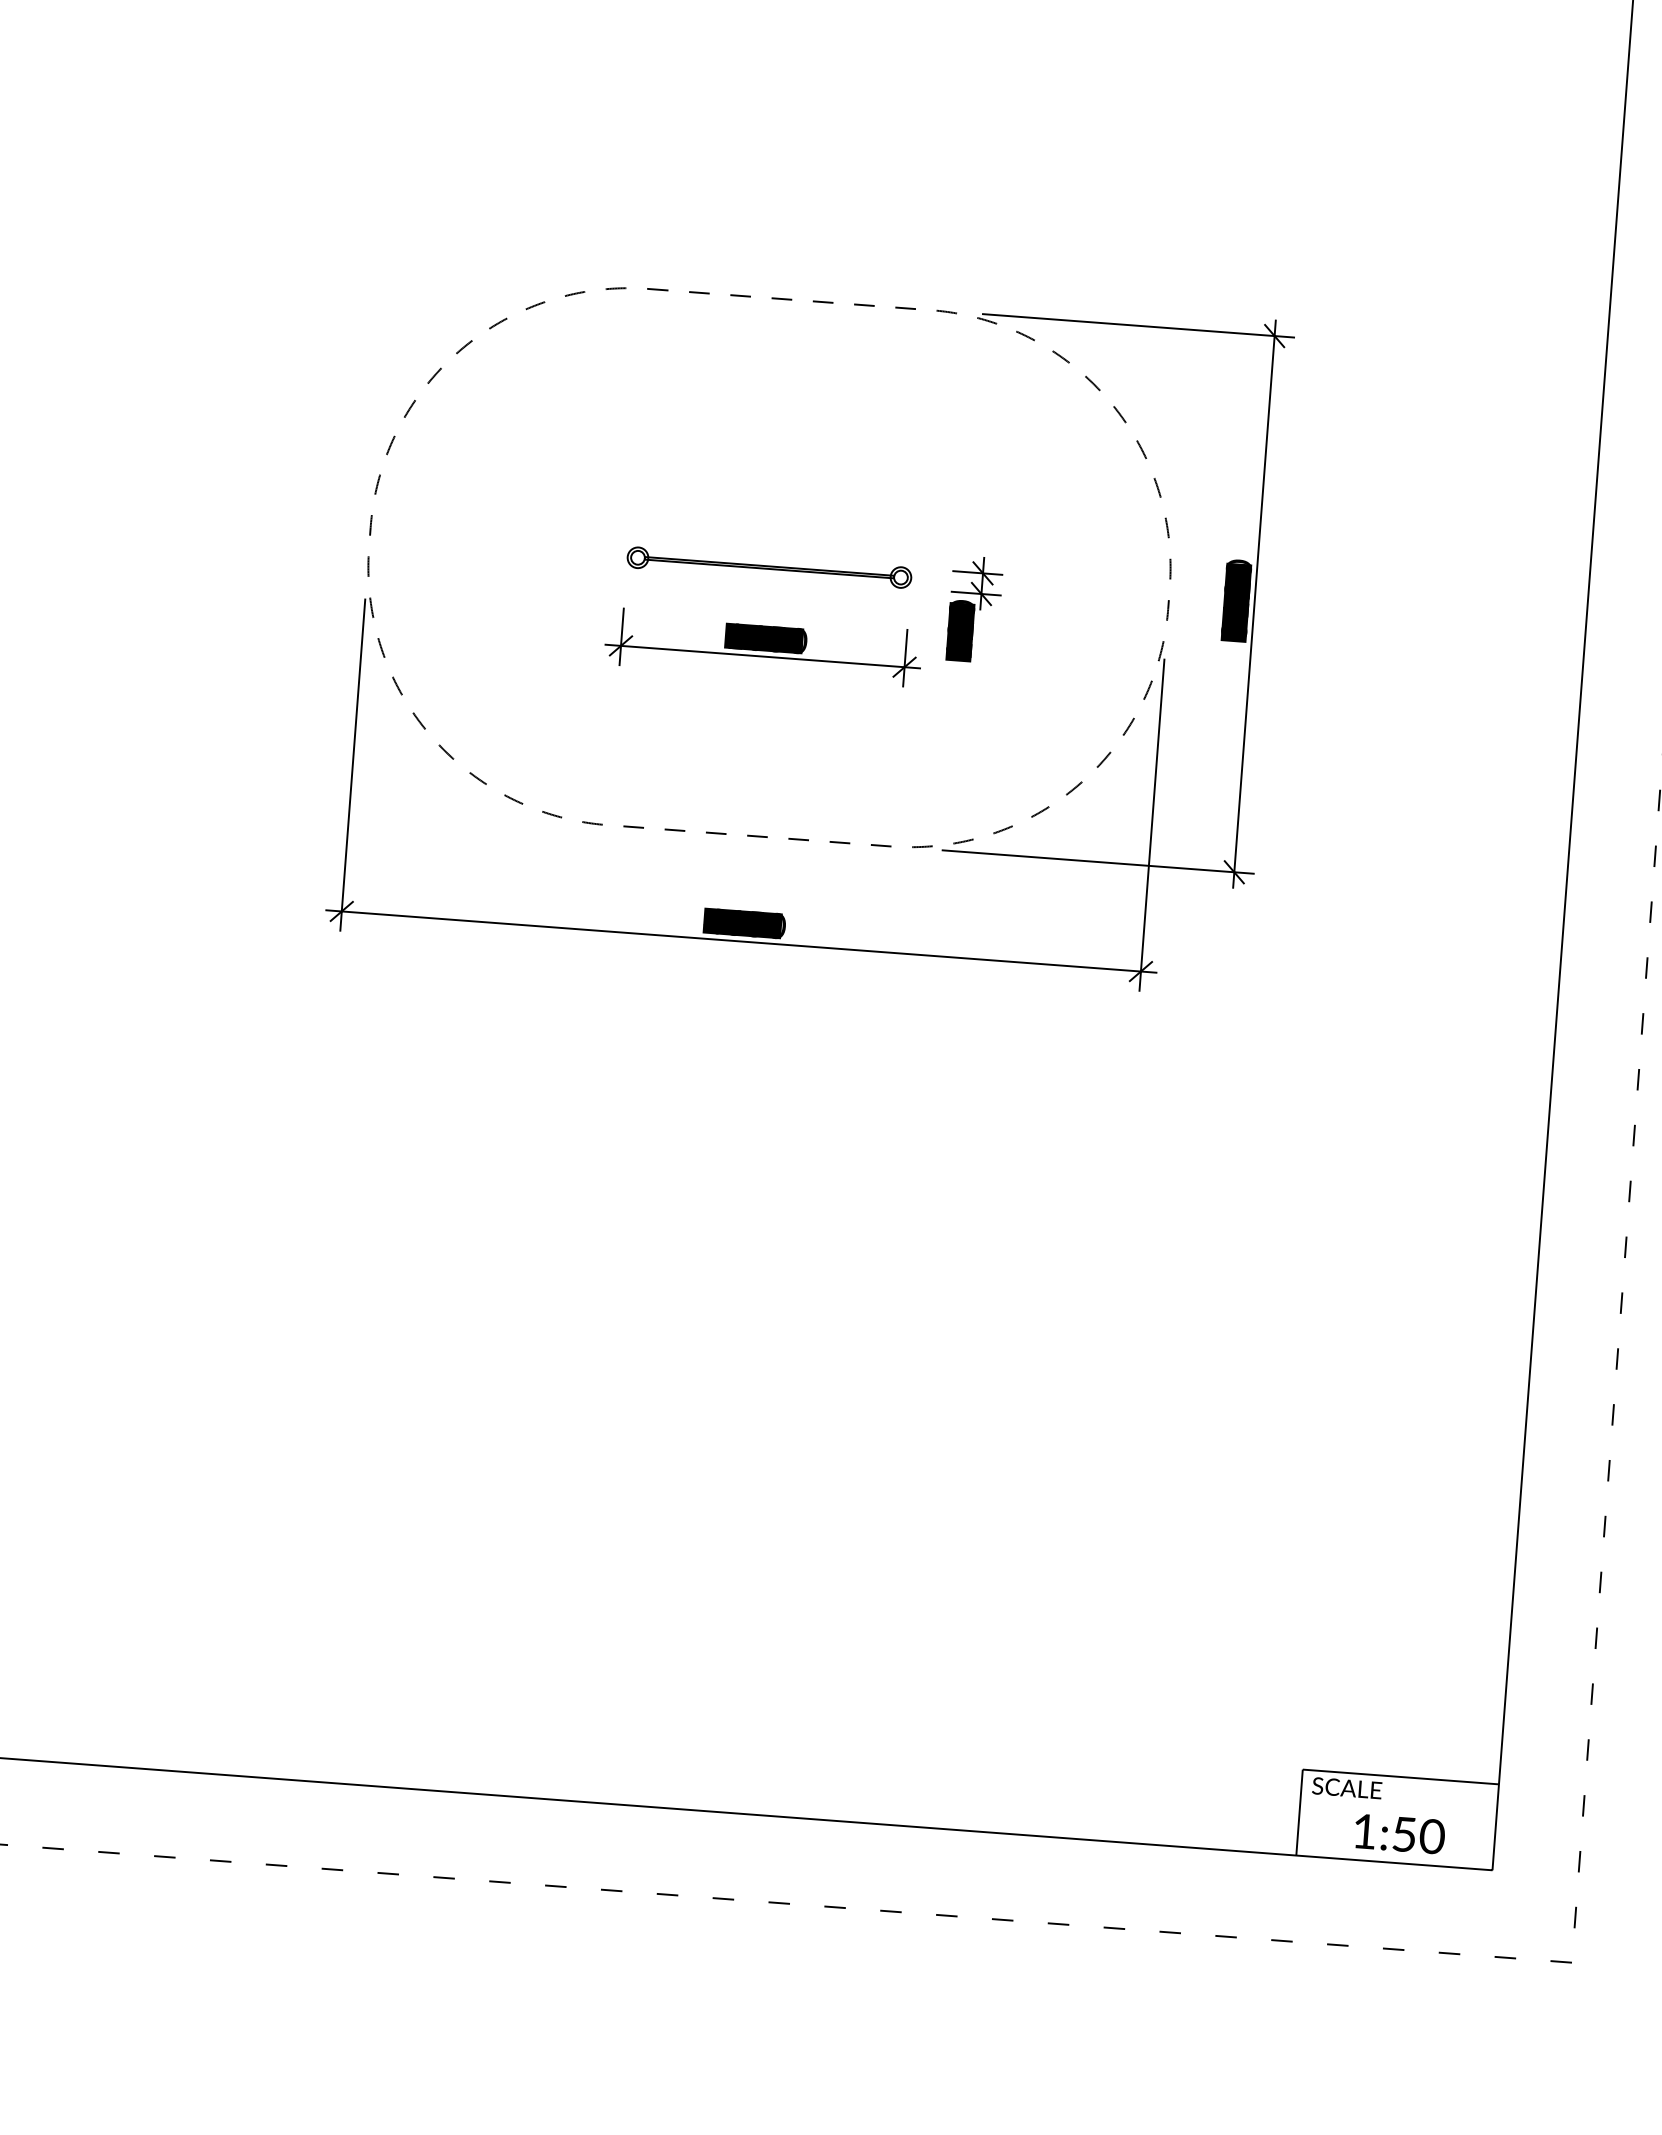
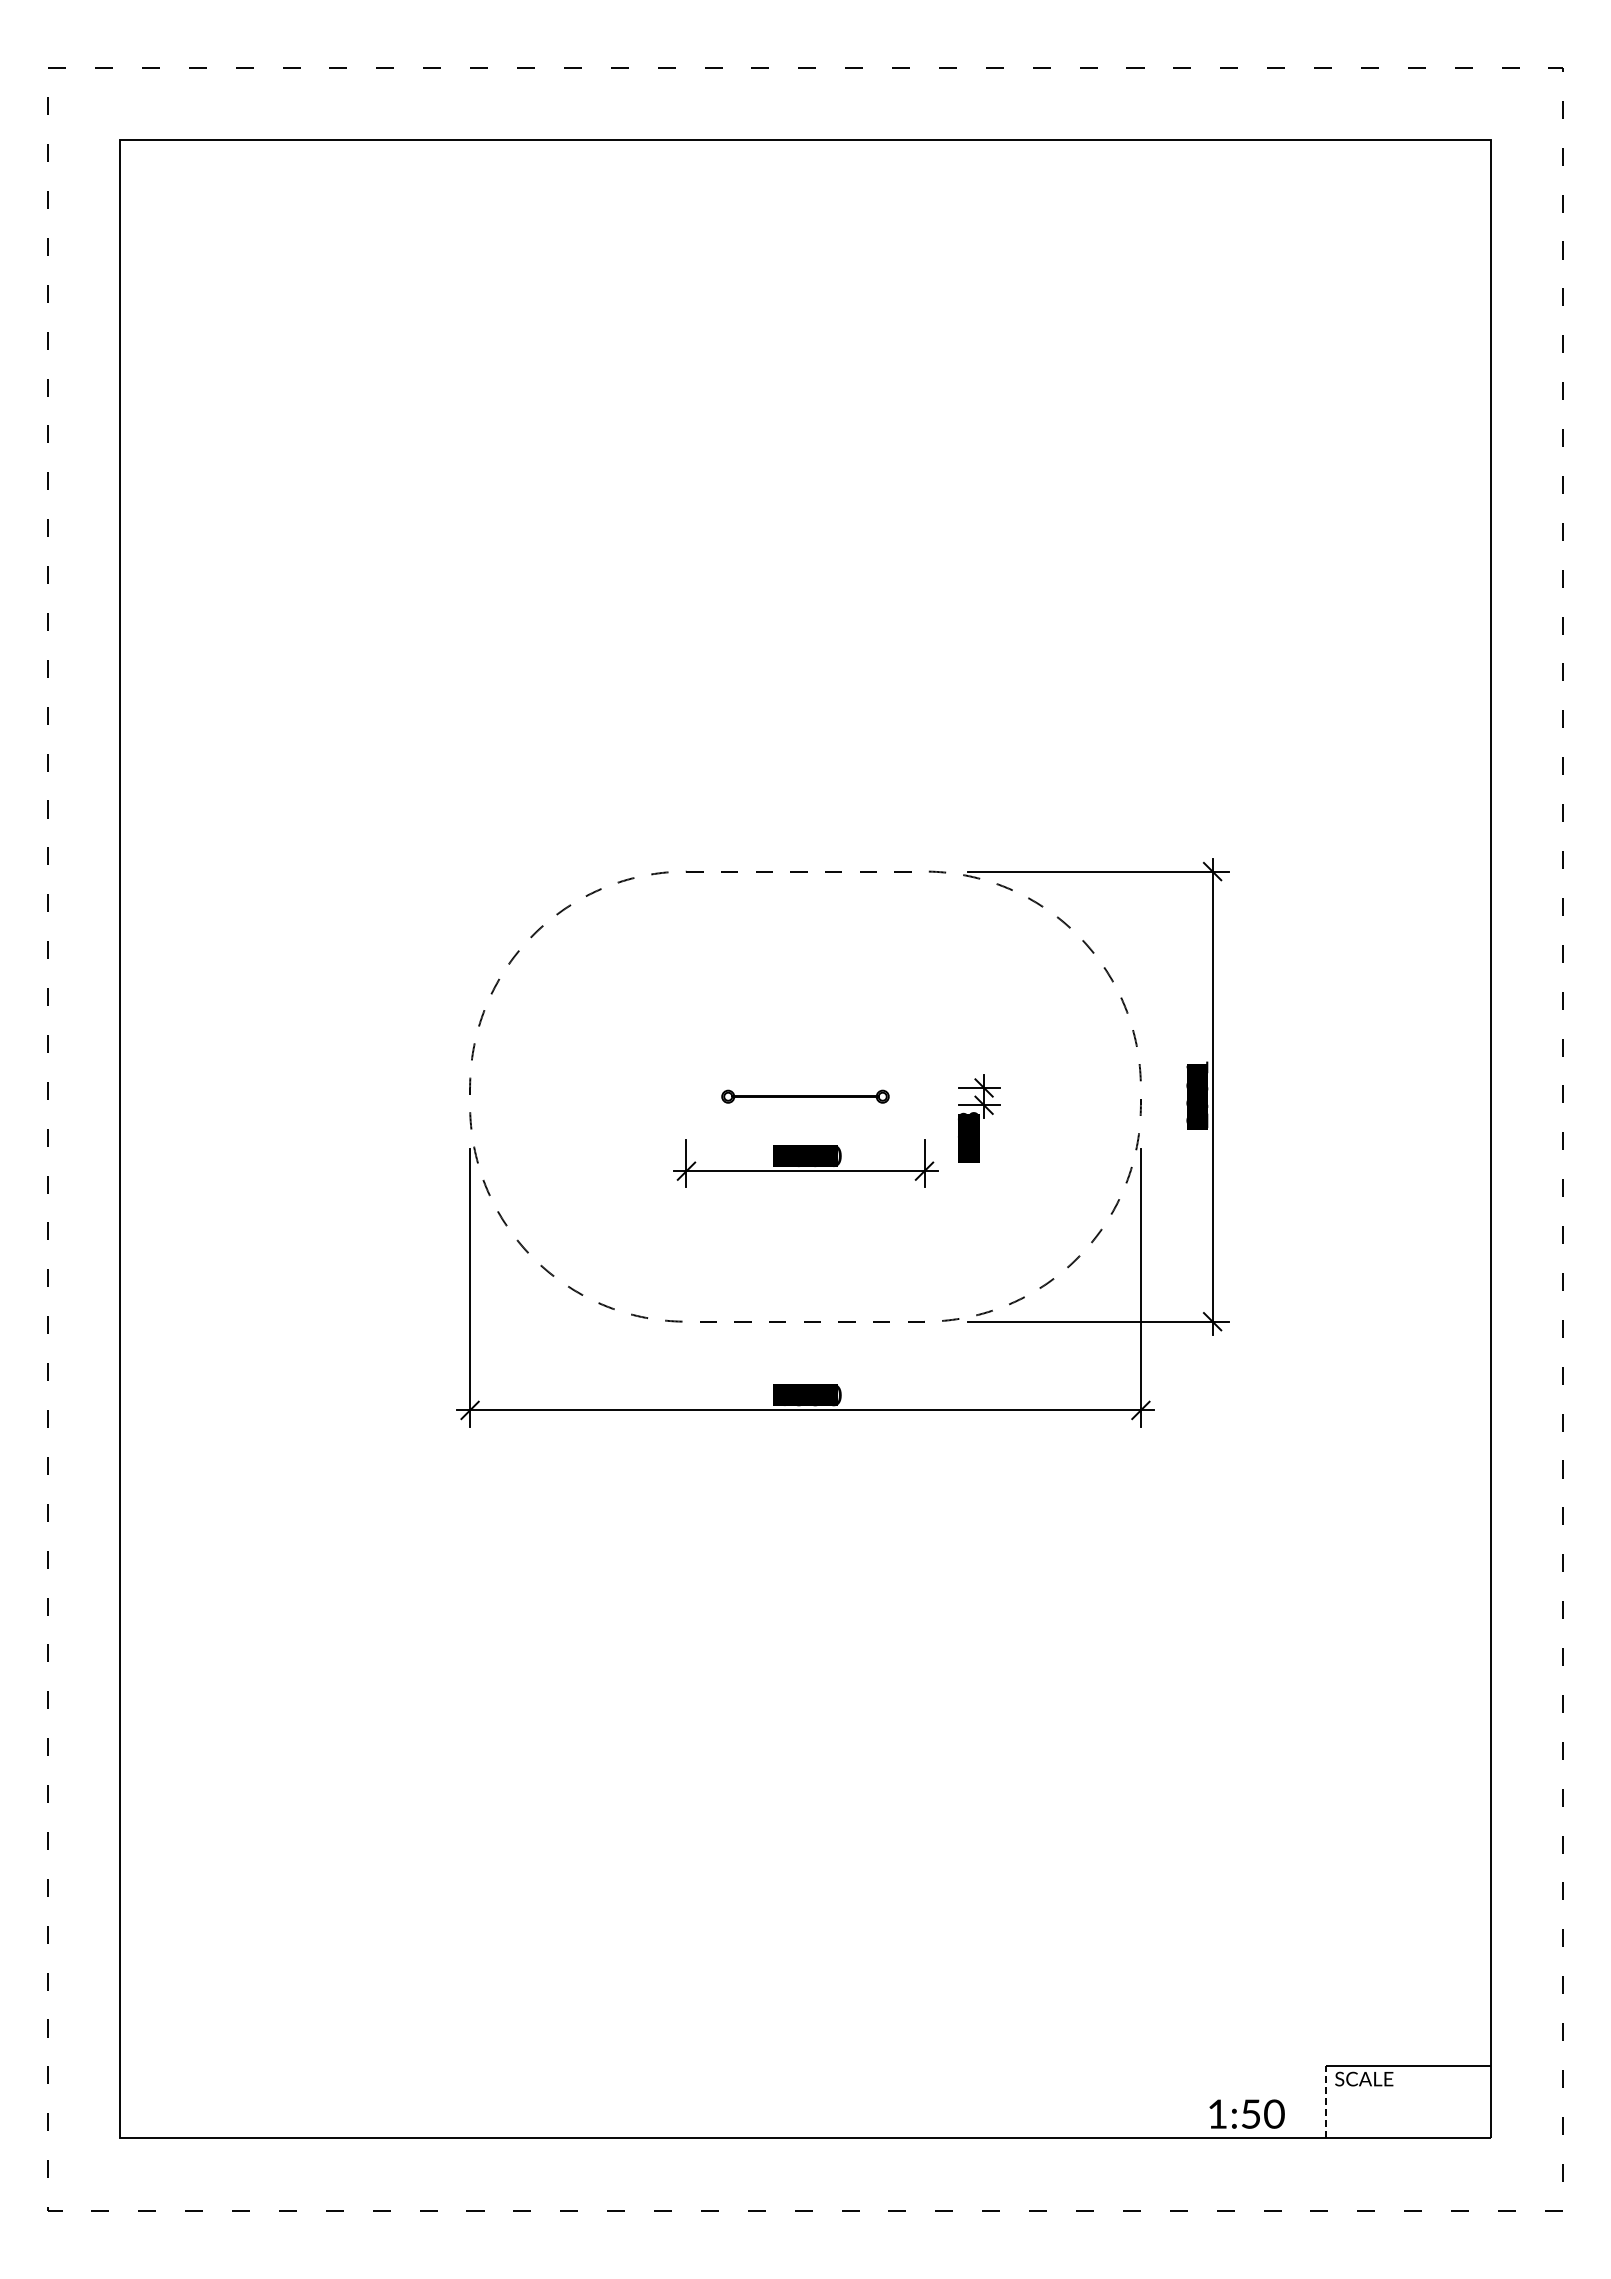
part: (769, 567) -> (805, 1096), size x0.7
text: (1236, 599) -> (1197, 1093), 3120 -> 2991
text: (963, 601) -> (969, 1112), 120 -> 108
line: (1300, 1811) -> (1326, 2101), solid -> dashed
text: (1399, 1833) -> (1246, 2113), moved

